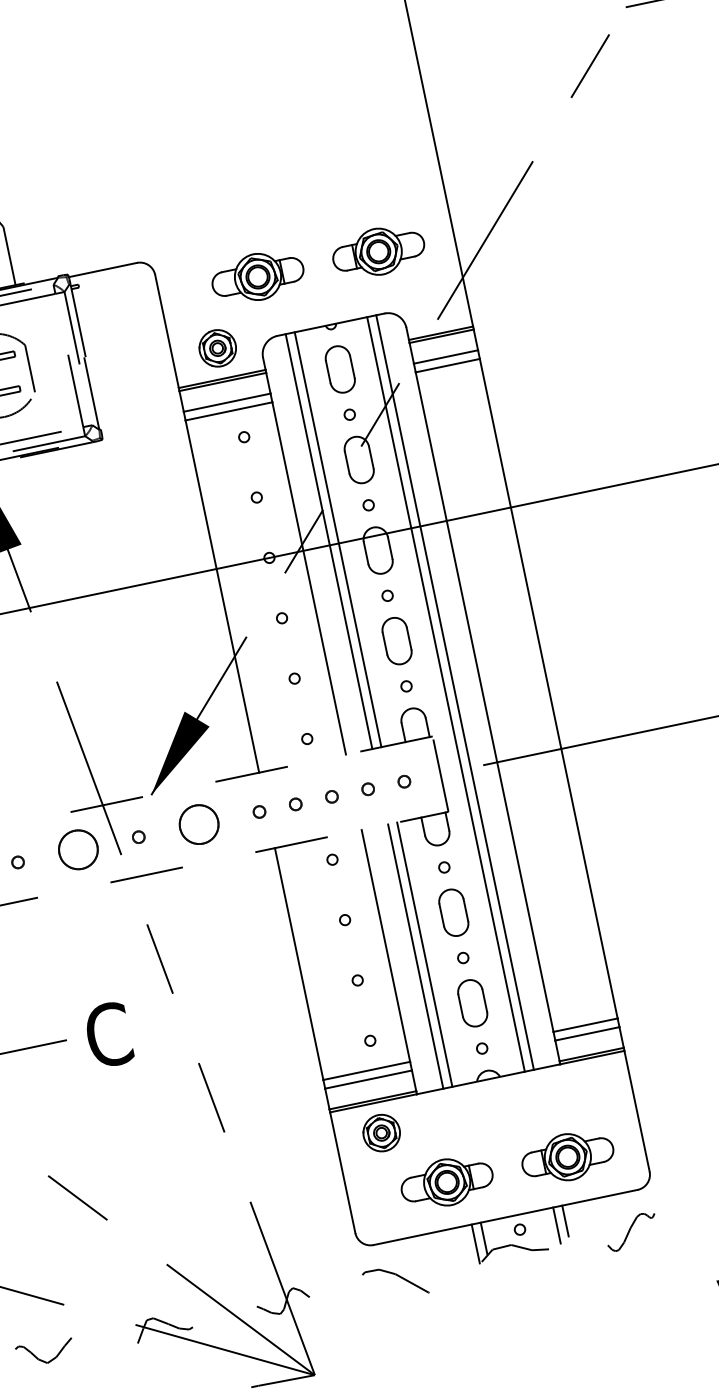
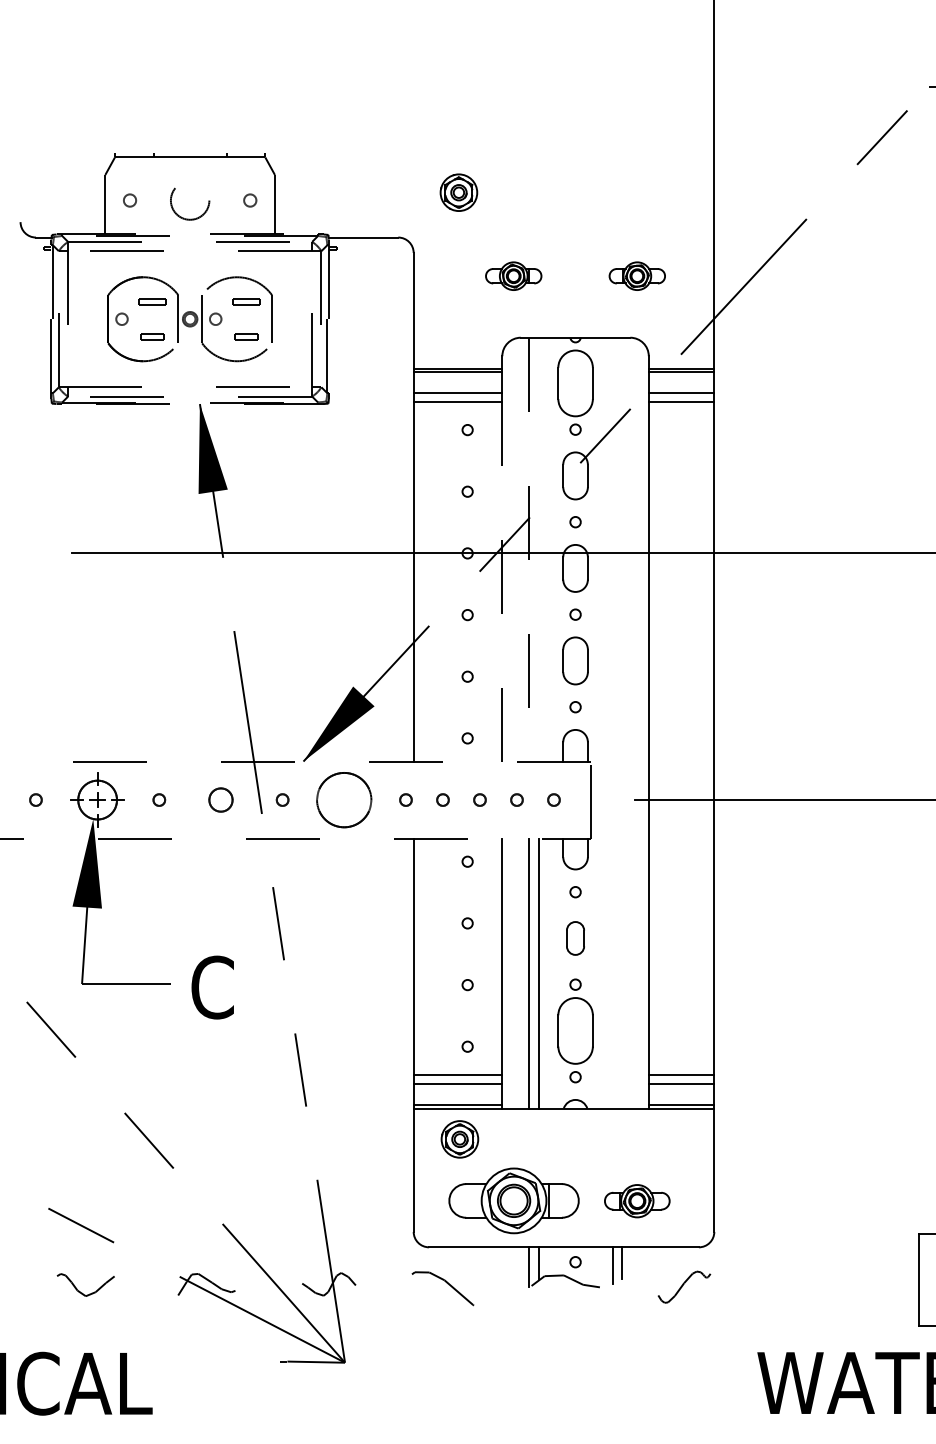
part: (379, 252) -> (637, 276), size x0.6
part: (257, 277) -> (513, 276), size x0.6
part: (217, 348) -> (458, 192), moved
part: (340, 369) -> (575, 383), size x1.4
line: (337, 539) -> (538, 549), removed
line: (329, 541) -> (529, 549), solid -> dashed
line: (309, 578) -> (502, 581), solid -> dashed
line: (454, 691) -> (621, 722), removed
line: (445, 693) -> (612, 722), removed
part: (199, 823) -> (344, 799), size x1.4
part: (77, 849) -> (220, 799), size x0.6
part: (453, 912) -> (575, 938), size x0.7
part: (472, 1002) -> (575, 1030), size x1.4
part: (568, 1157) -> (637, 1201), size x0.7
part: (446, 1182) -> (513, 1201), size x1.4

